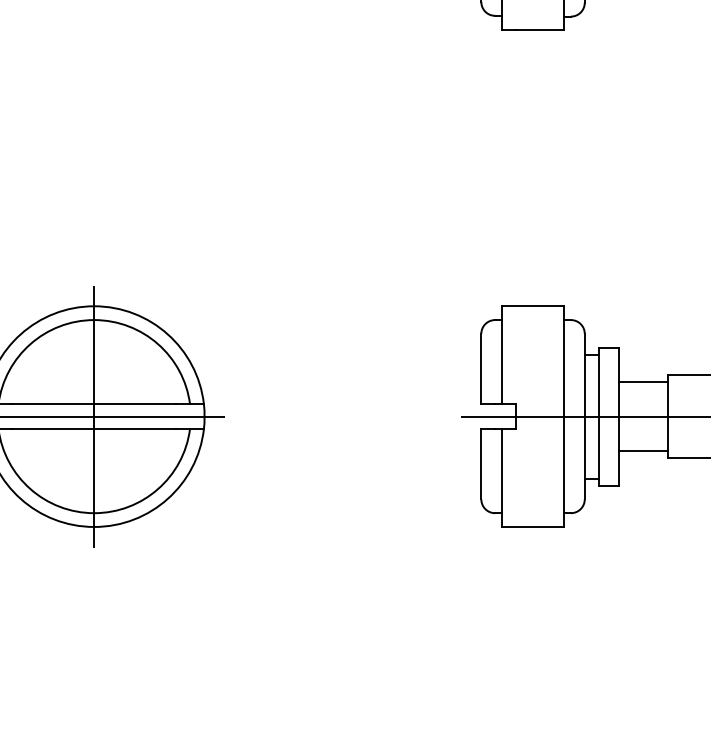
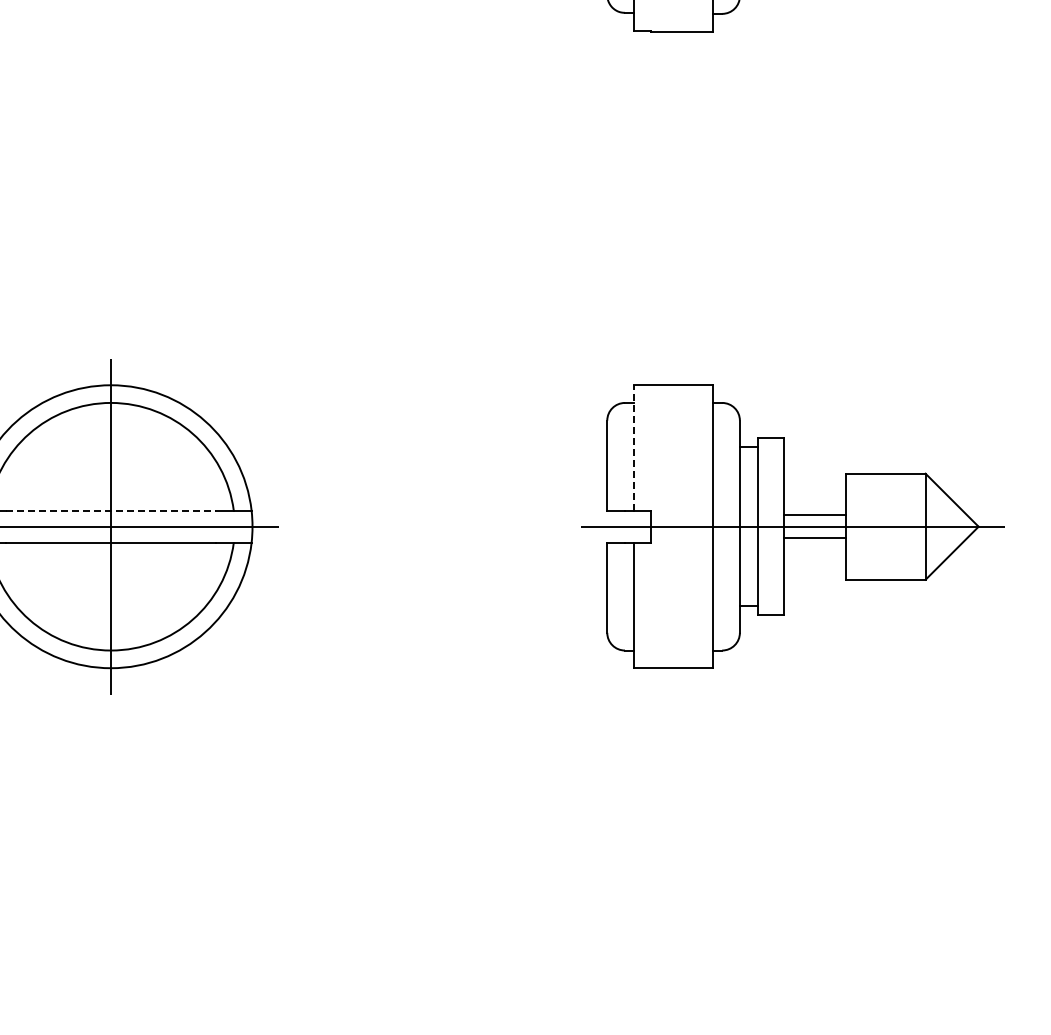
line: (501, 355) -> (633, 448), solid -> dashed
line: (643, 382) -> (815, 514), moved
line: (94, 403) -> (111, 510), solid -> dashed
line: (643, 450) -> (815, 537), moved

